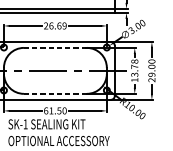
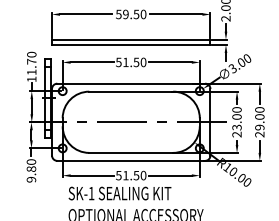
text: (55, 26) -> (131, 62), 26.69 -> 51.50
line: (55, 47) -> (131, 91), dashed -> solid
text: (134, 71) -> (236, 122), 13.78 -> 23.00
line: (55, 93) -> (131, 152), dashed -> solid
text: (45, 110) -> (118, 175), 61.50 -> 51.50

